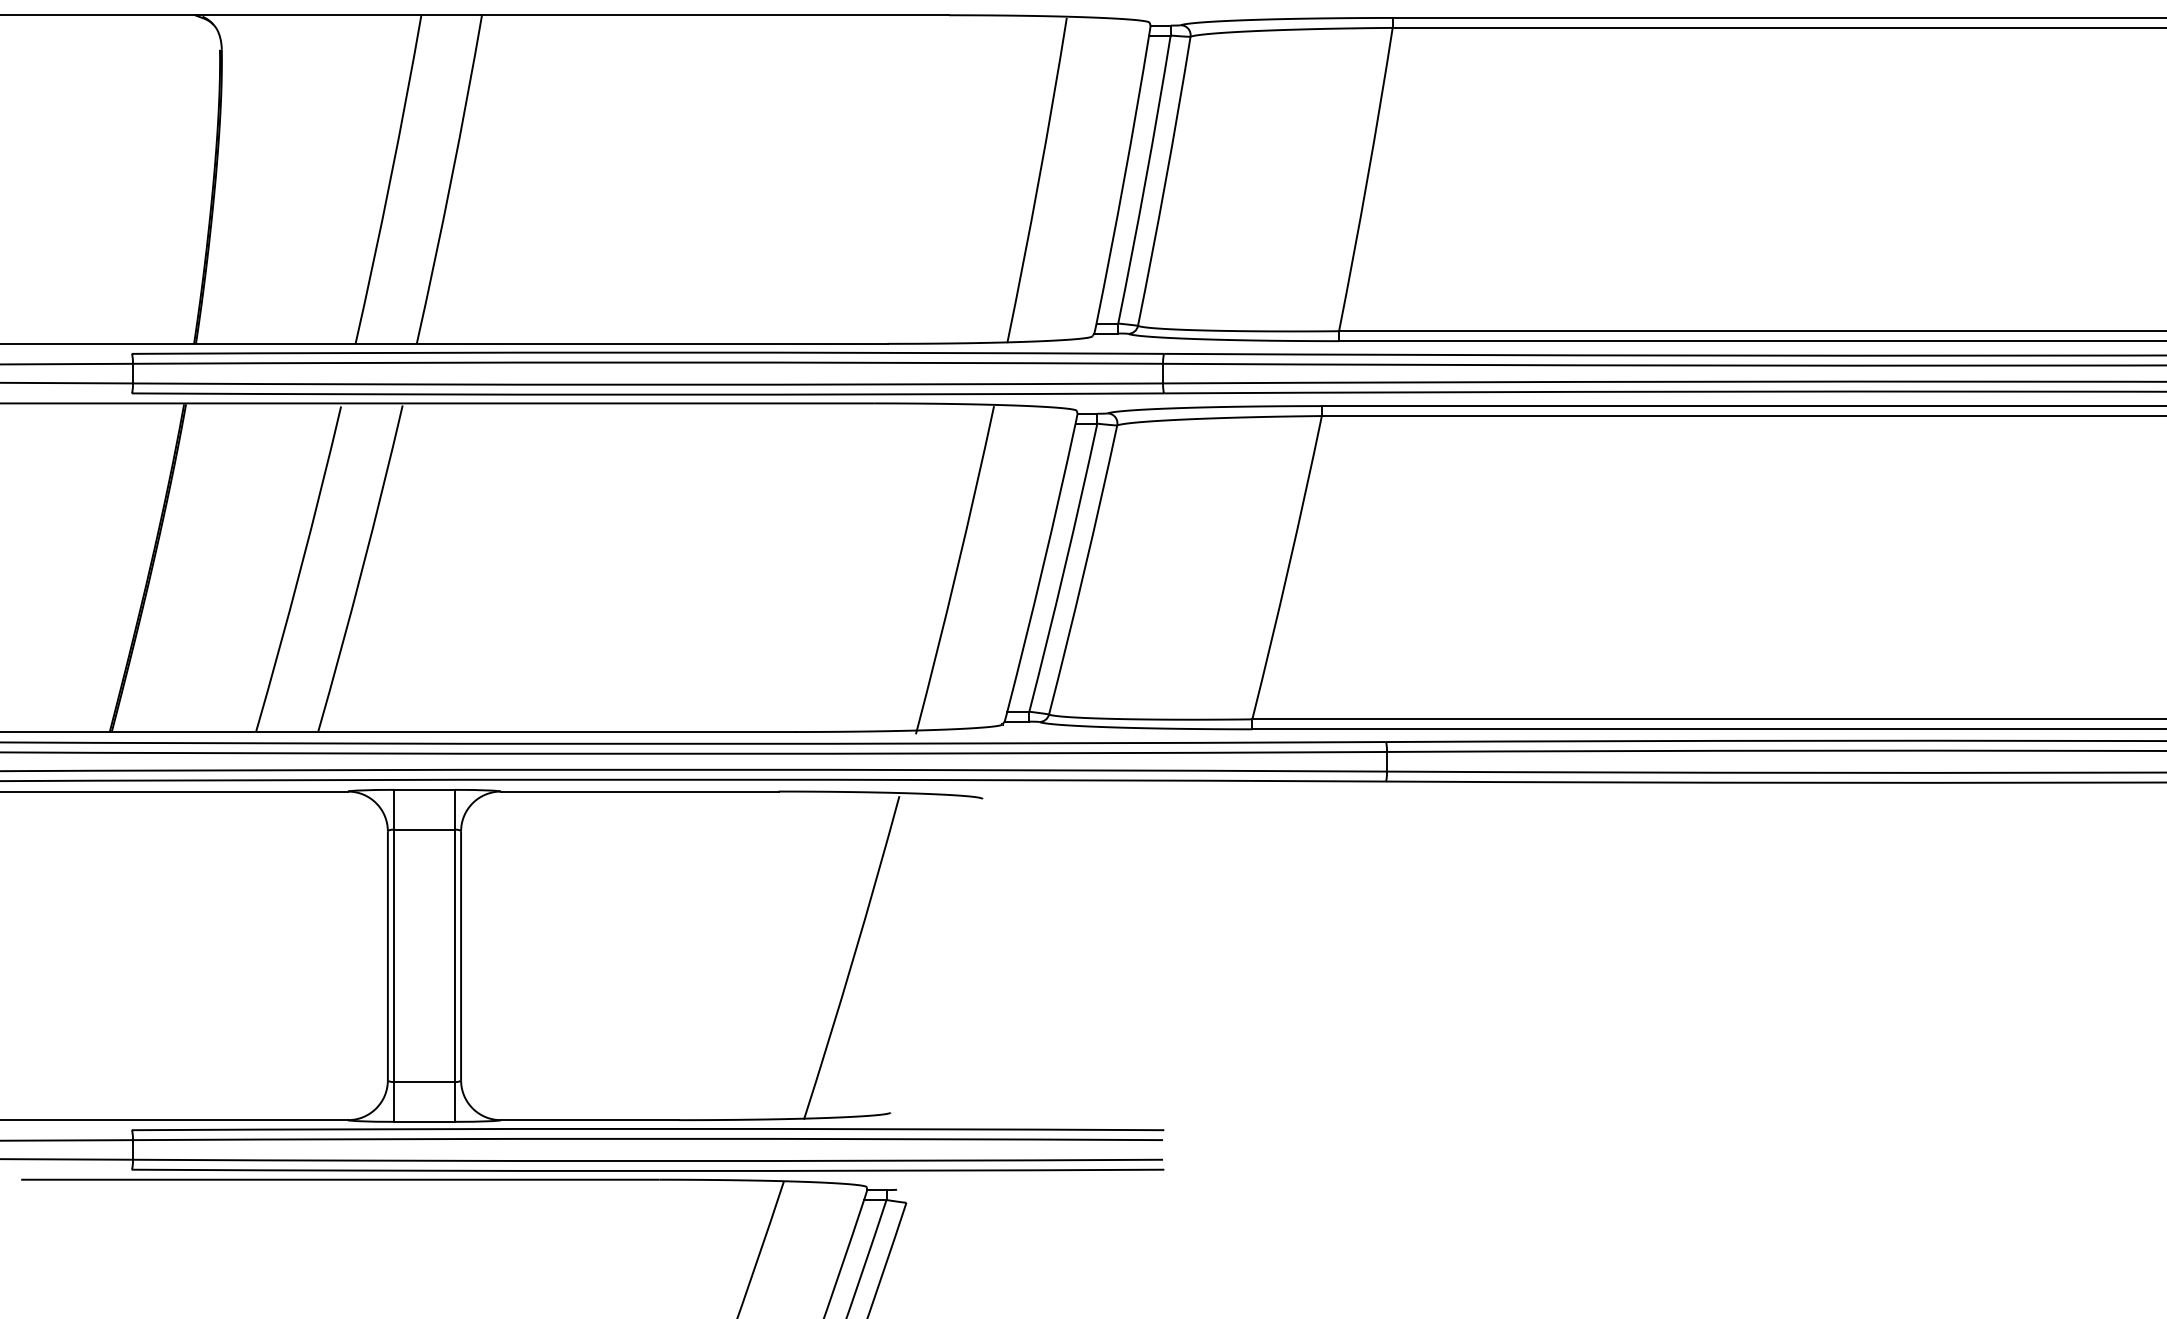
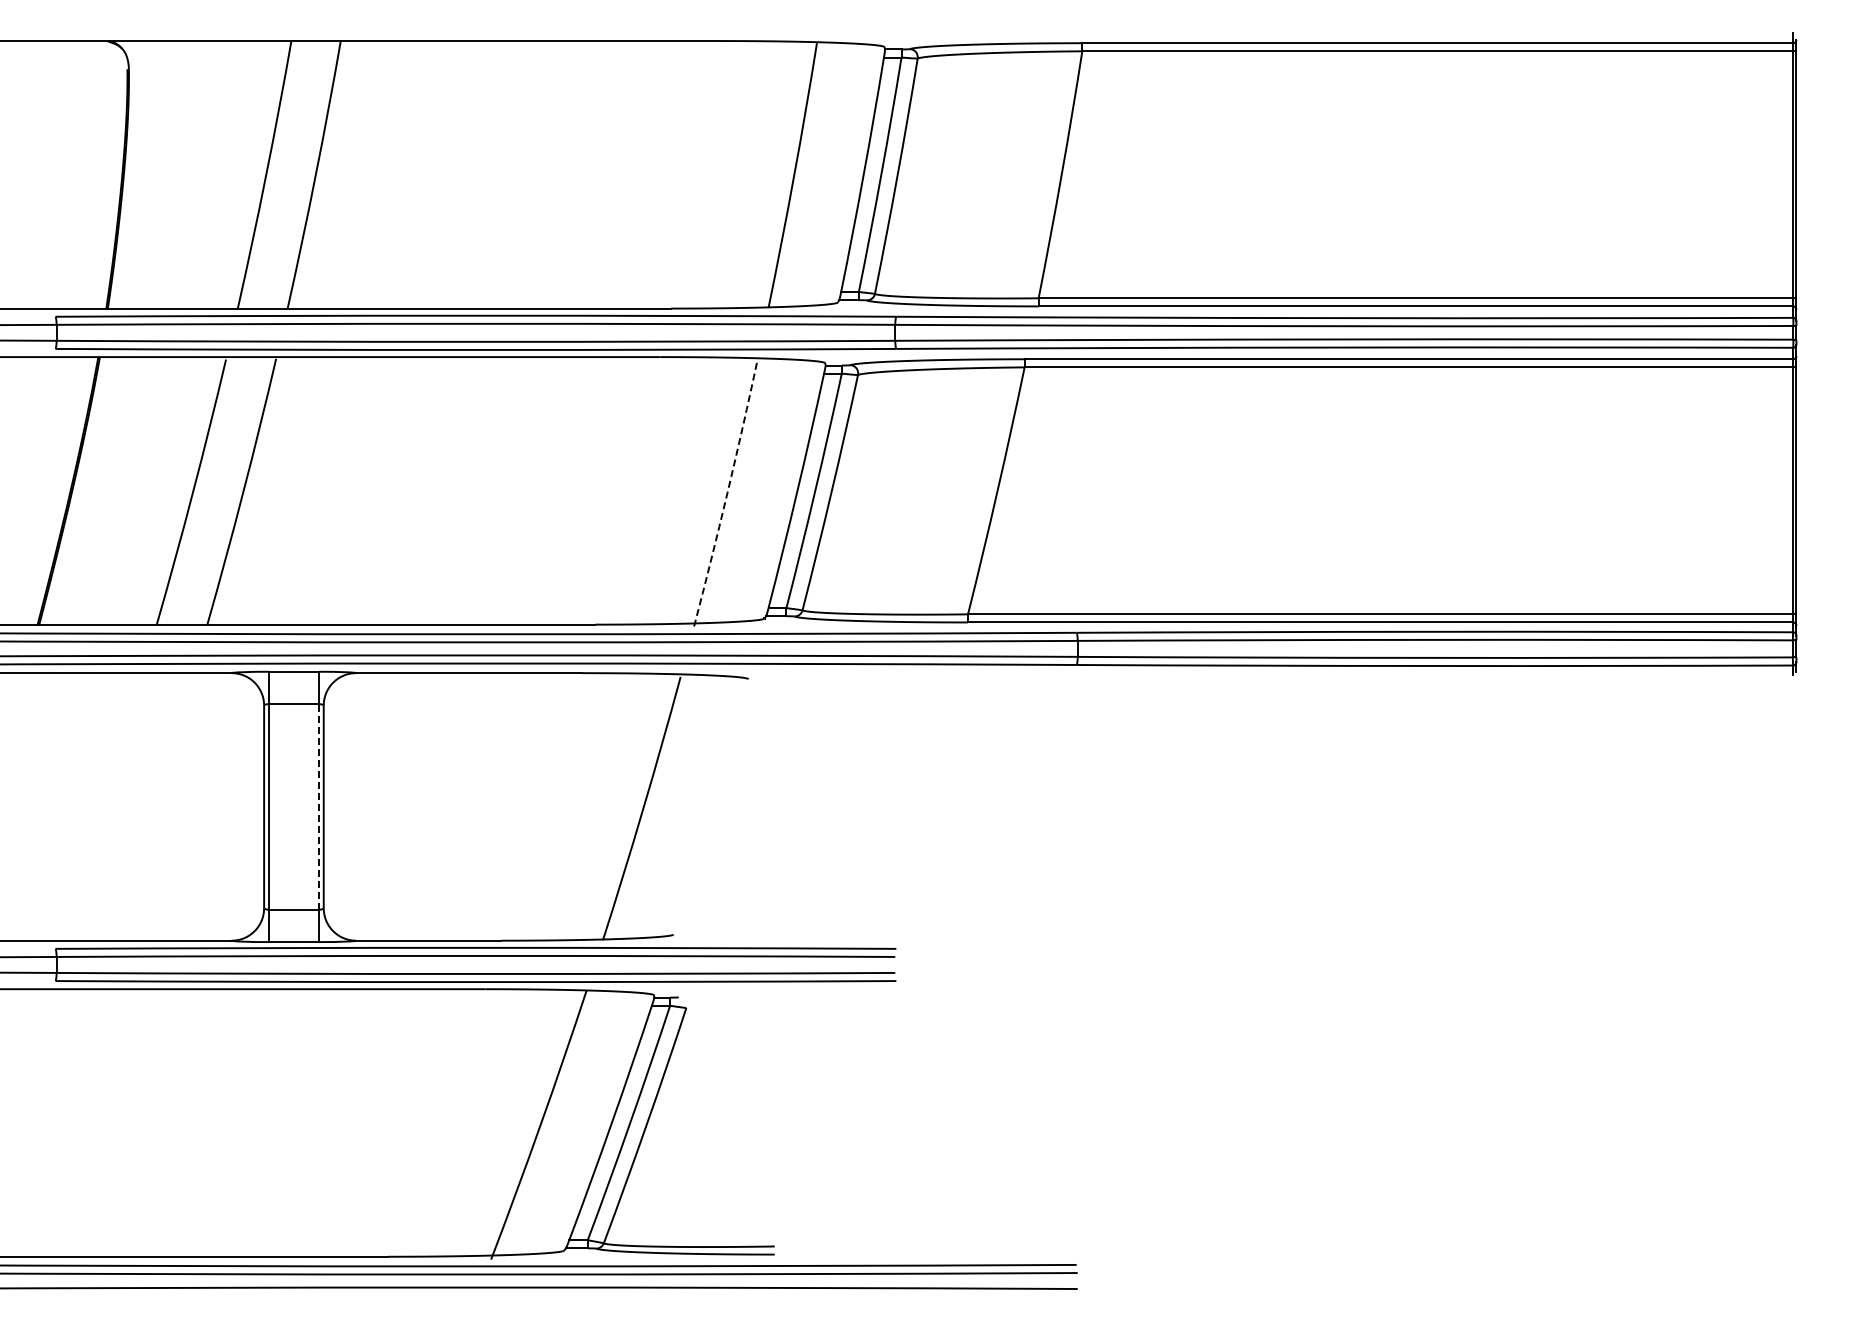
arc: (956, 570) -> (727, 493), solid -> dashed
line: (454, 955) -> (318, 806), solid -> dashed

